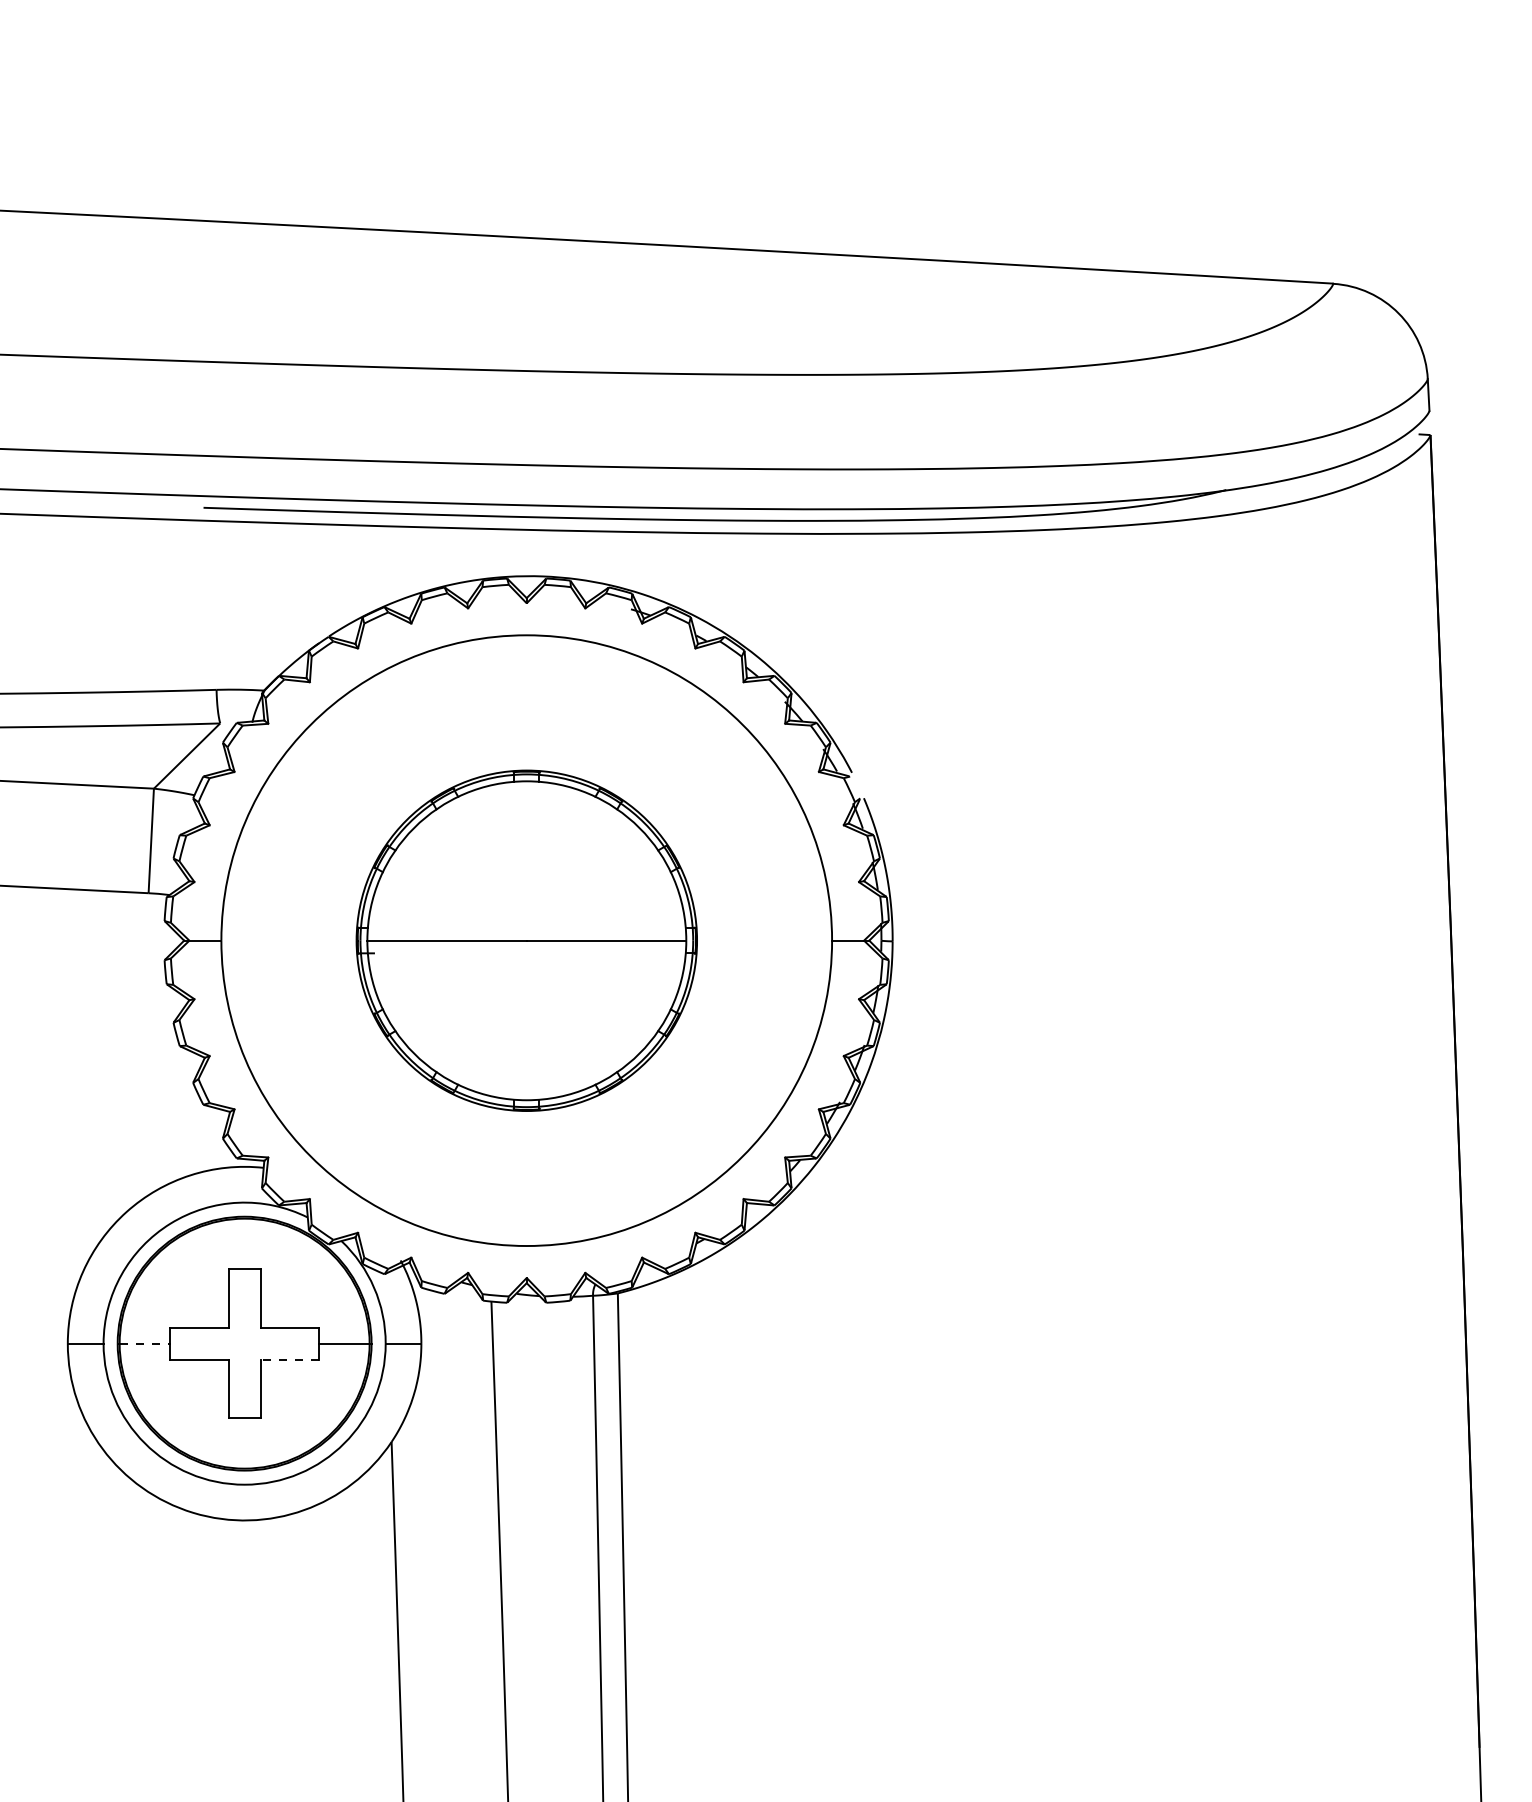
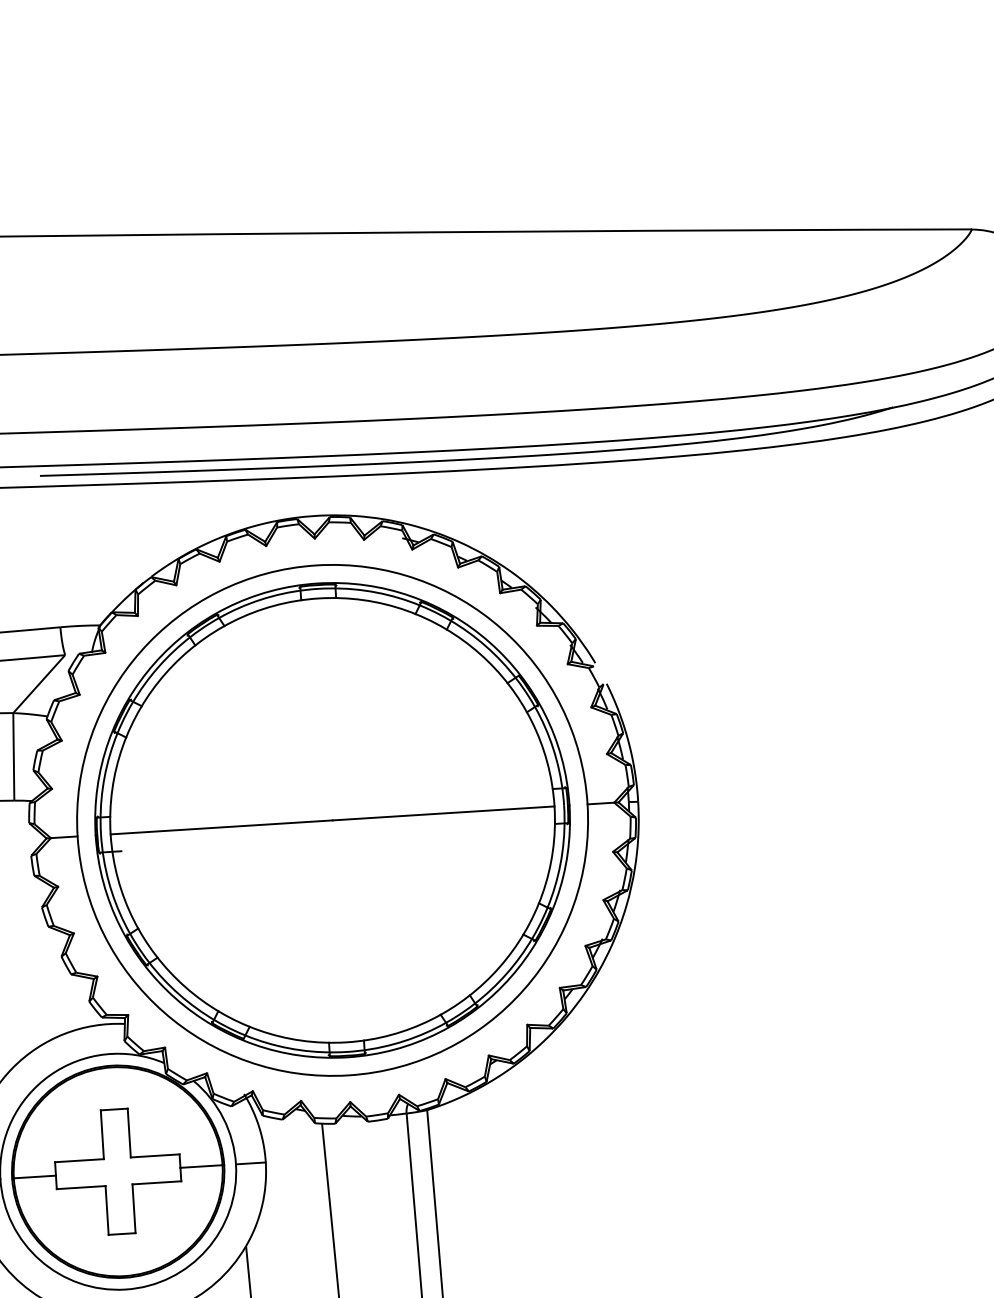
part: (526, 940) -> (332, 820), size x1.67
line: (145, 1343) -> (35, 1176), dashed -> solid
line: (289, 1359) -> (156, 1182), dashed -> solid

